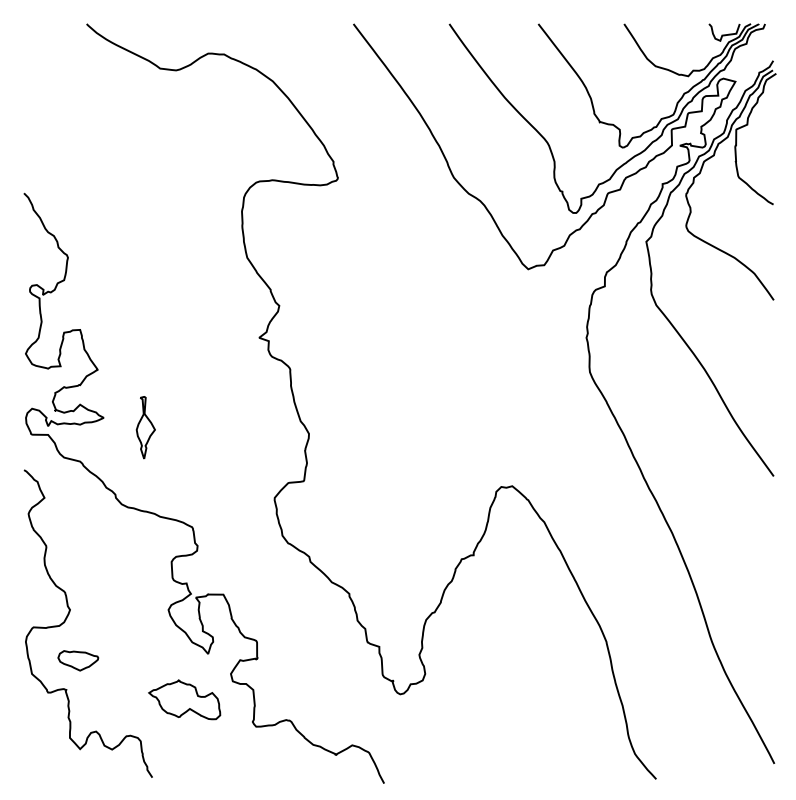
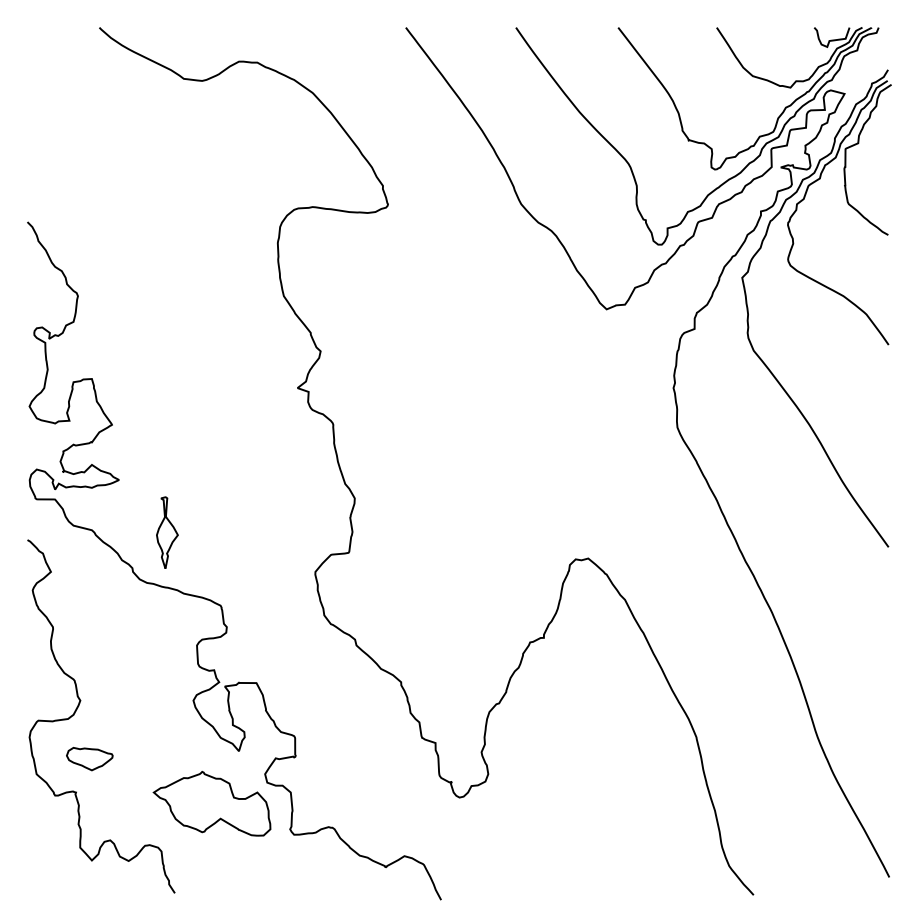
part: (145, 427) -> (166, 532), moved
part: (184, 699) -> (211, 803), size x1.43

